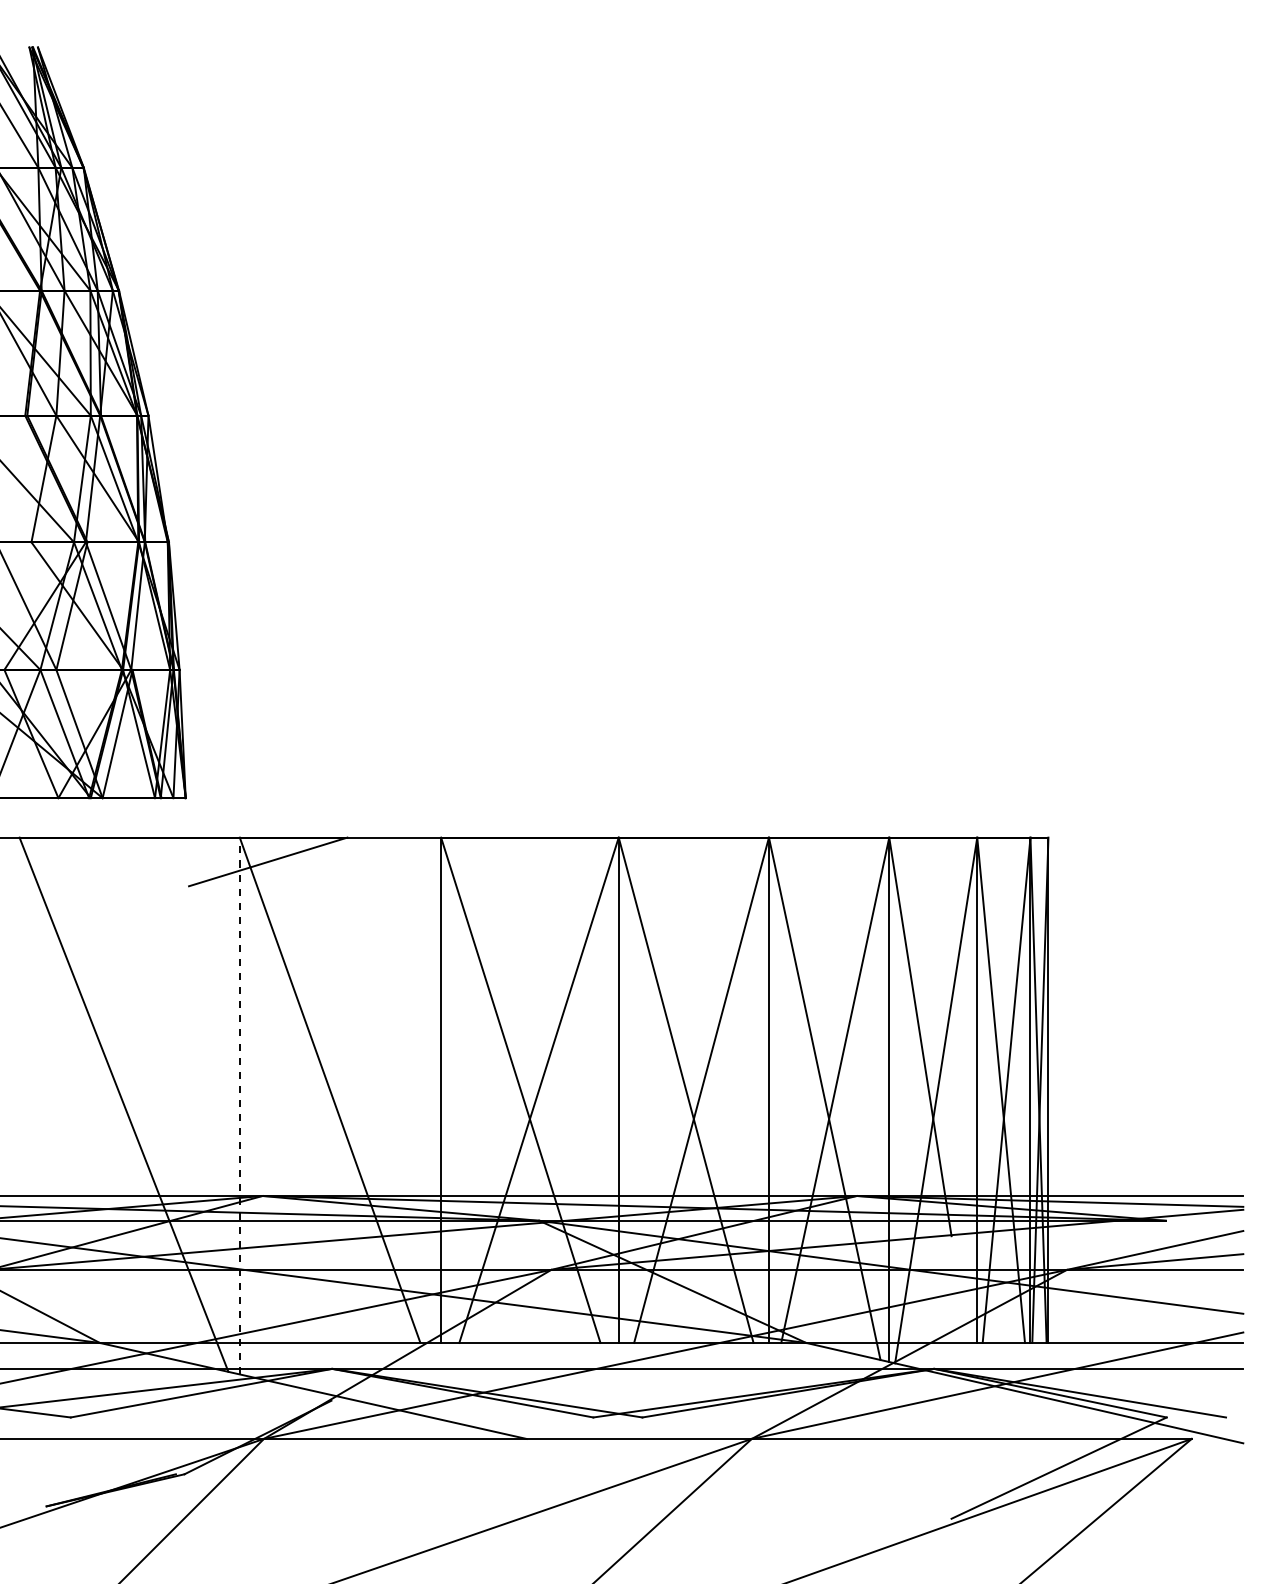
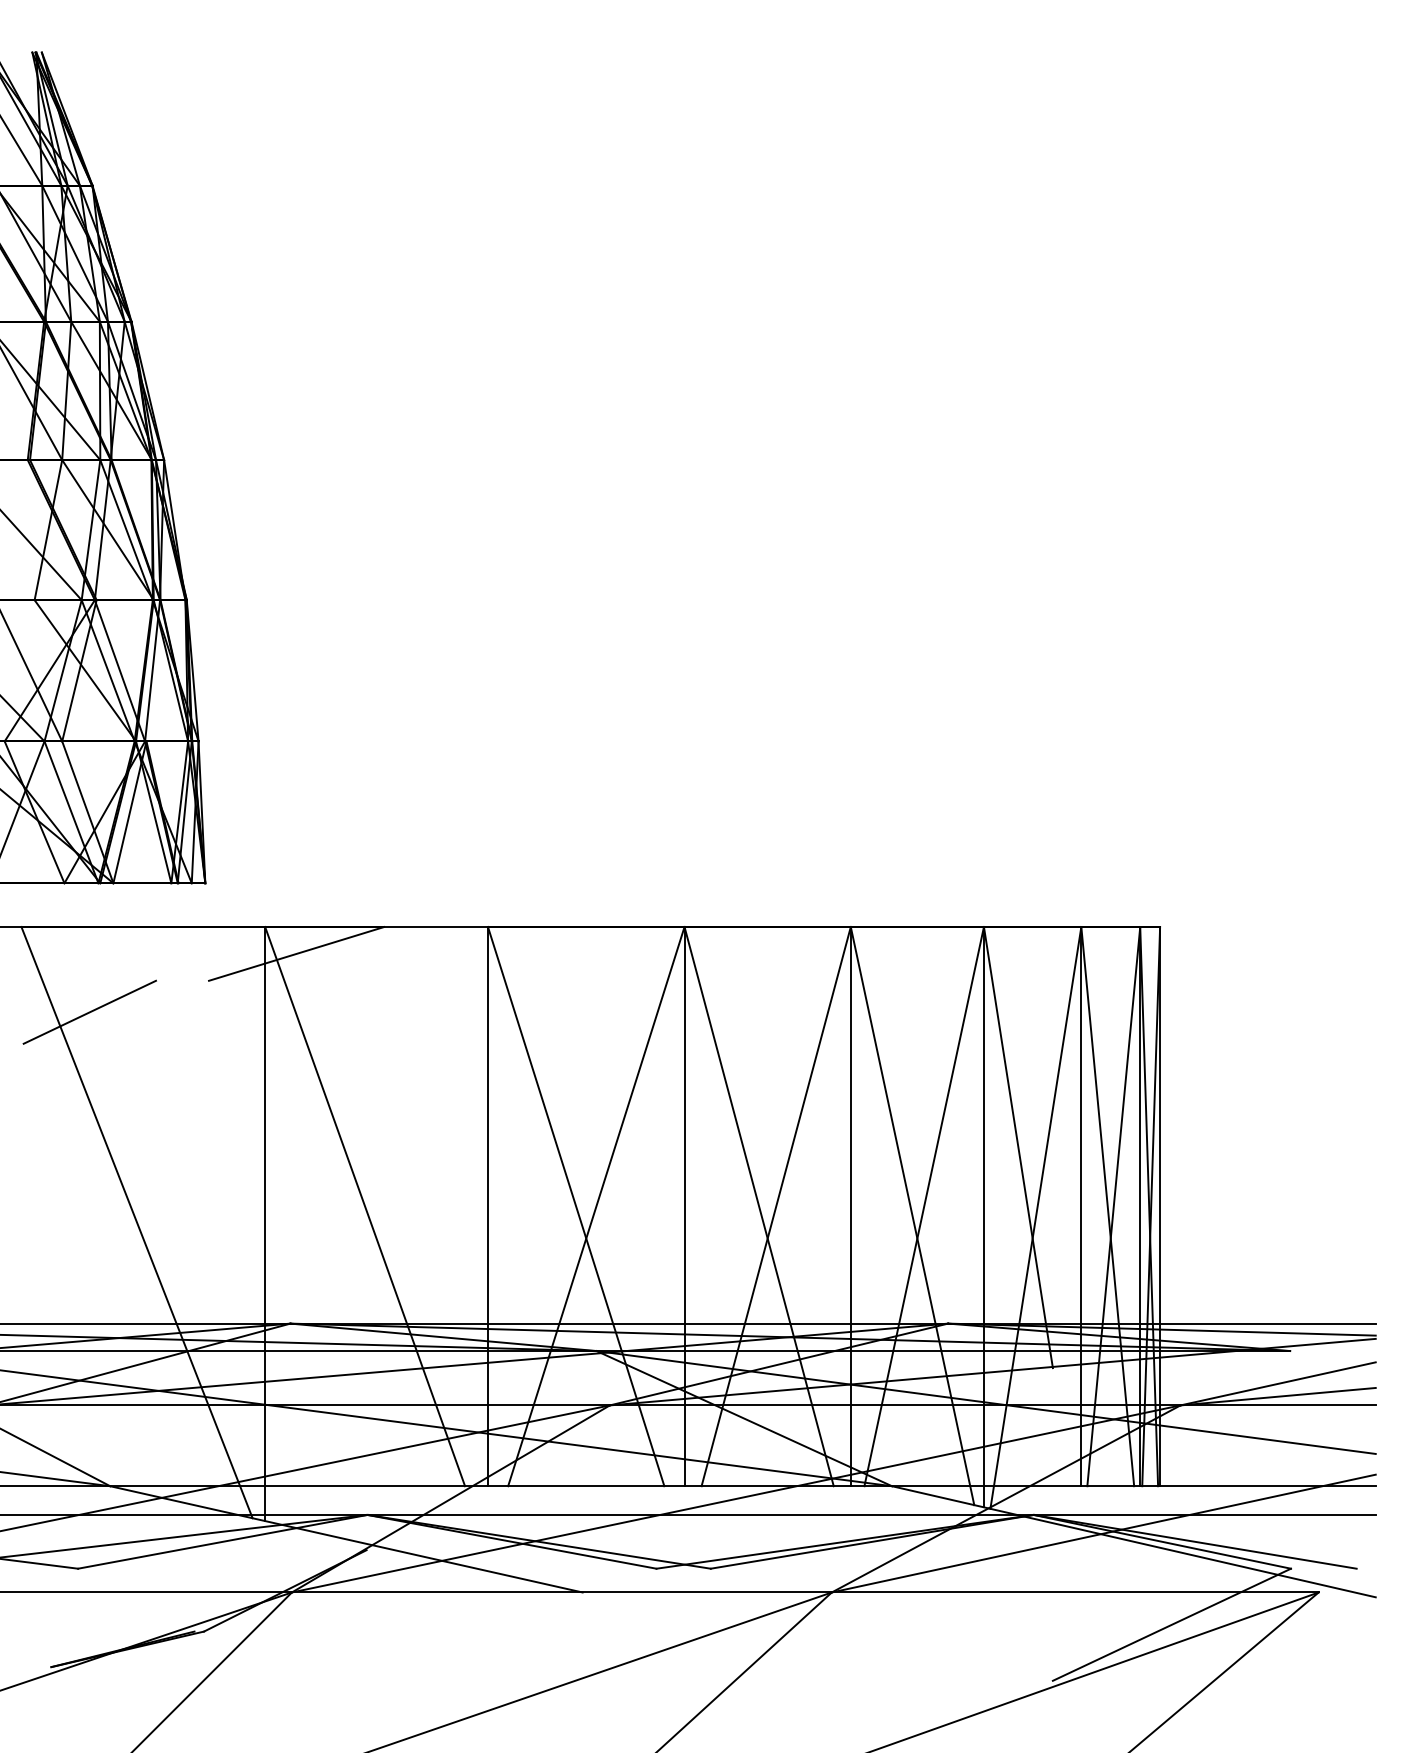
line: (81, 914) -> (89, 1012), added
line: (239, 1105) -> (264, 1223), dashed -> solid

